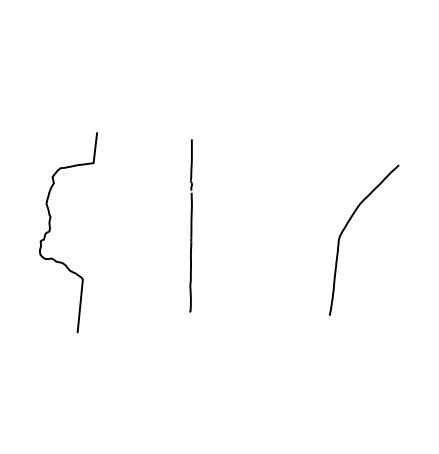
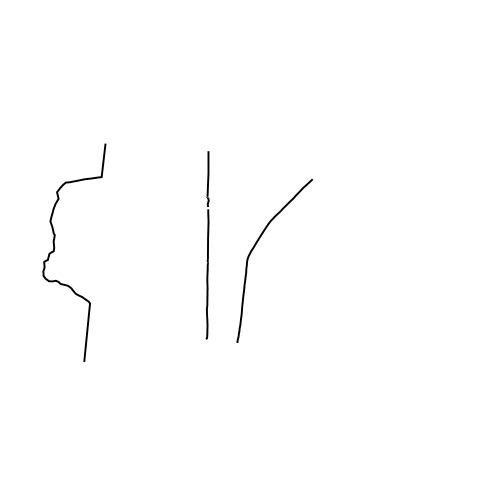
curve: (345, 228) -> (254, 248), moved

